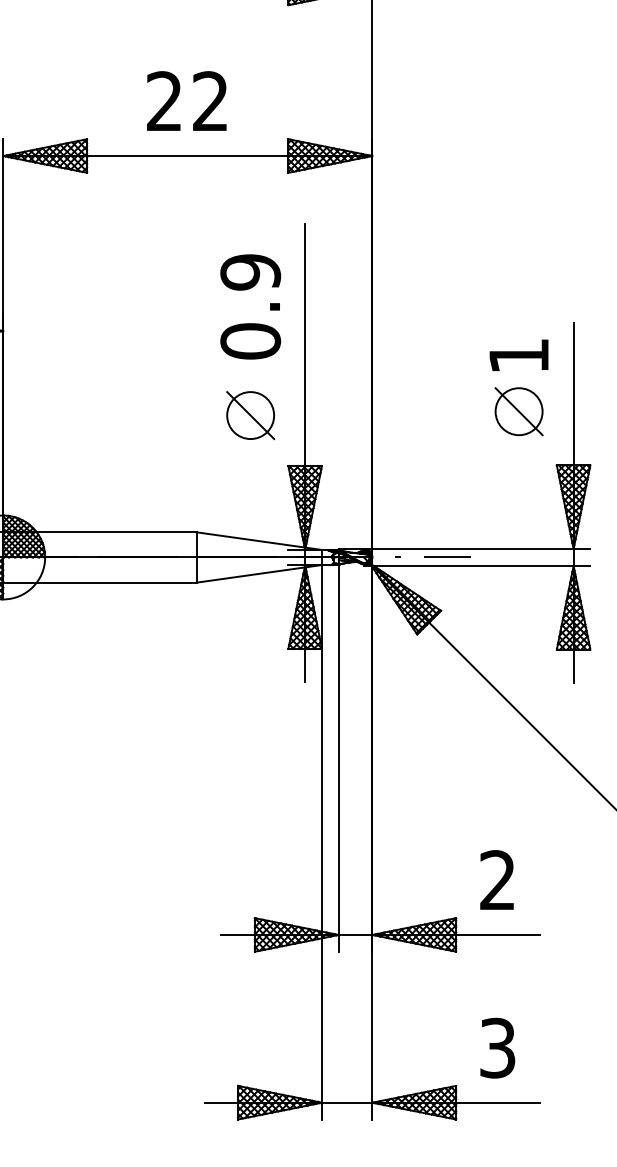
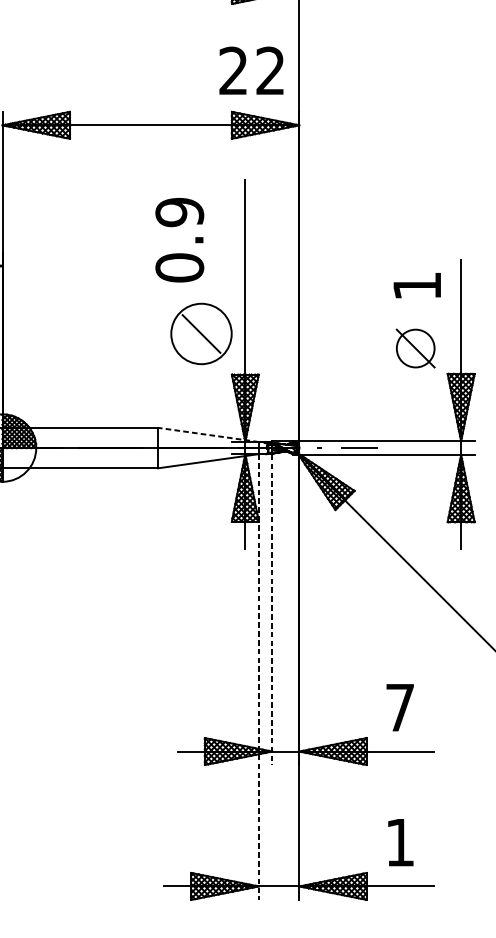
text: (186, 100) -> (251, 70), moved
text: (250, 306) -> (179, 239), moved
part: (518, 411) -> (415, 348), moved
circle: (250, 415) -> (201, 333), size x1.6
line: (258, 541) -> (207, 435), solid -> dashed
line: (338, 758) -> (272, 609), solid -> dashed
line: (321, 842) -> (258, 677), solid -> dashed
text: (497, 879) -> (399, 706), 2 -> 7
text: (497, 1047) -> (399, 842), 3 -> 1

